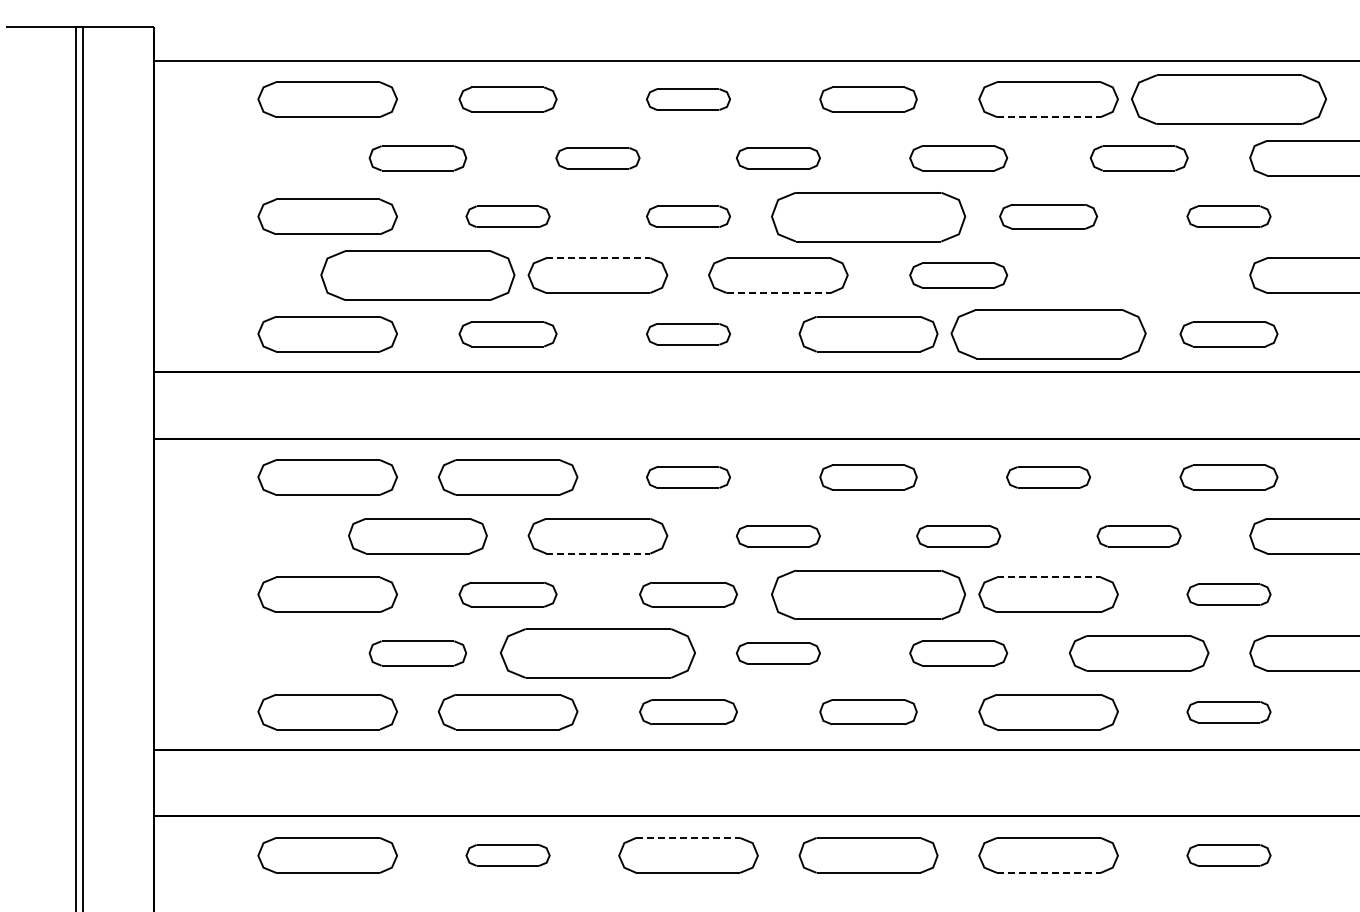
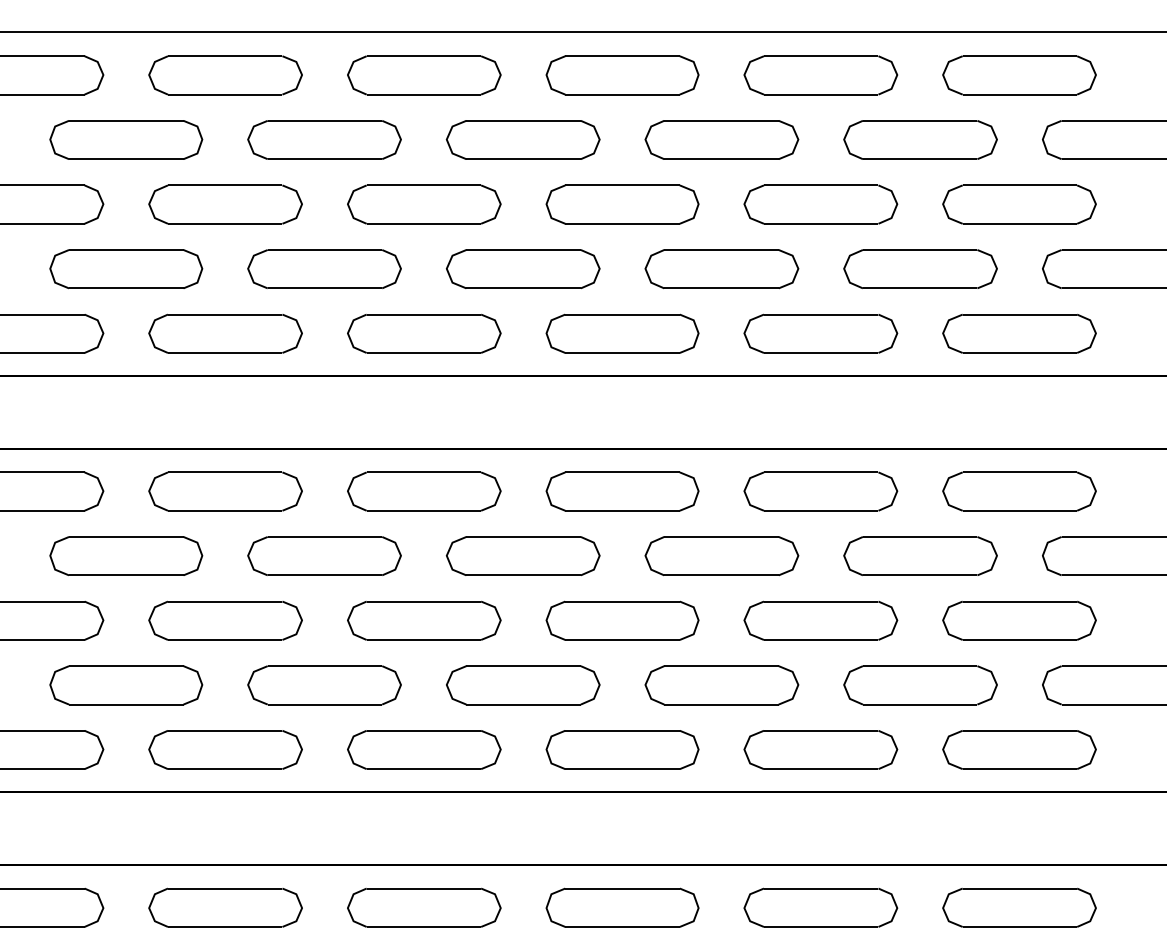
part: (507, 99) -> (224, 75), size x1.43
part: (688, 99) -> (424, 75), size x1.67
part: (868, 99) -> (622, 75), size x1.43
part: (1228, 99) -> (1018, 75), size x0.71
line: (1048, 117) -> (820, 95), dashed -> solid
part: (417, 158) -> (125, 140), size x1.43
part: (597, 158) -> (324, 140), size x1.67
part: (778, 158) -> (523, 140), size x1.67
part: (958, 158) -> (721, 140), size x1.43
part: (1139, 158) -> (920, 140), size x1.43
part: (507, 216) -> (224, 204), size x1.67
part: (688, 216) -> (424, 204), size x1.67
part: (868, 216) -> (622, 204), size x0.71
part: (1048, 216) -> (820, 204), size x1.43
part: (1228, 216) -> (1018, 204), size x1.67
line: (598, 258) -> (325, 250), dashed -> solid
part: (417, 275) -> (125, 269), size x0.71
part: (958, 275) -> (721, 269), size x1.43
part: (1138, 275) -> (919, 269), added
line: (778, 293) -> (523, 288), dashed -> solid
part: (507, 334) -> (224, 334), size x1.43
part: (688, 334) -> (424, 334), size x1.67
part: (1048, 334) -> (820, 334), size x0.71
part: (1228, 334) -> (1018, 334), size x1.43
part: (688, 477) -> (424, 491), size x1.67
part: (868, 477) -> (622, 491), size x1.43
part: (1048, 477) -> (820, 491), size x1.67
part: (1228, 477) -> (1018, 491), size x1.43
part: (778, 536) -> (523, 556), size x1.67
part: (958, 536) -> (721, 556), size x1.67
part: (1138, 536) -> (919, 556), size x1.67
line: (598, 553) -> (325, 575), dashed -> solid
line: (1048, 577) -> (820, 601), dashed -> solid
part: (507, 594) -> (224, 620), size x1.43
part: (688, 594) -> (424, 620), size x1.43
part: (868, 594) -> (622, 620), size x0.71
part: (1228, 594) -> (1018, 620), size x1.67
part: (417, 653) -> (125, 685), size x1.43
part: (597, 653) -> (324, 685), size x0.71
part: (778, 653) -> (523, 685), size x1.67
part: (958, 653) -> (721, 685), size x1.43
part: (688, 712) -> (424, 750), size x1.43
part: (868, 712) -> (622, 750), size x1.43
part: (1228, 712) -> (1018, 750), size x1.67
line: (688, 837) -> (424, 888), dashed -> solid
part: (507, 855) -> (224, 907), size x1.67
part: (1228, 855) -> (1018, 907), size x1.67
line: (1048, 872) -> (820, 926), dashed -> solid

